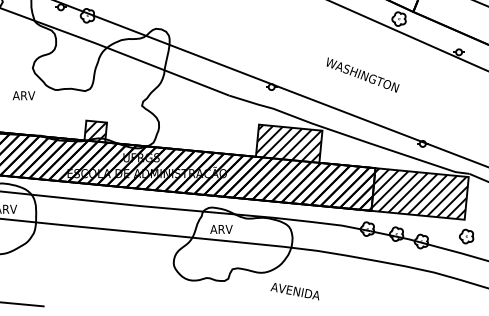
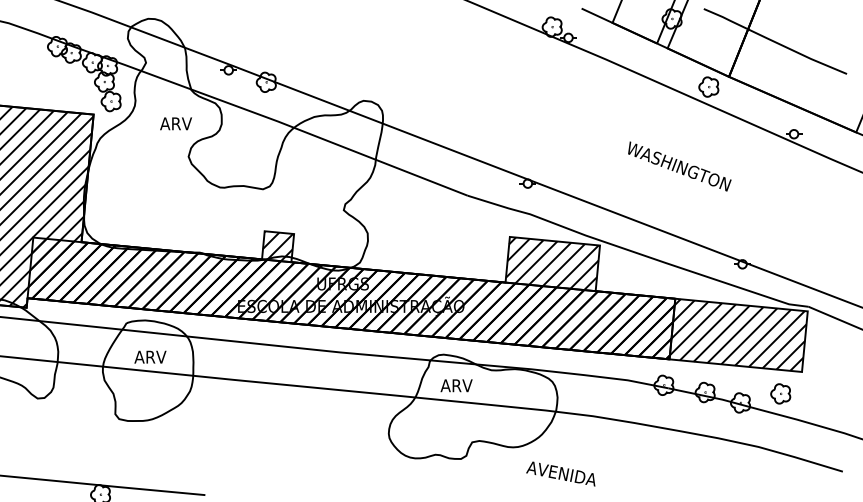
text: (362, 75) -> (679, 166), moved
text: (23, 95) -> (175, 123), moved
part: (466, 236) -> (780, 393), moved

